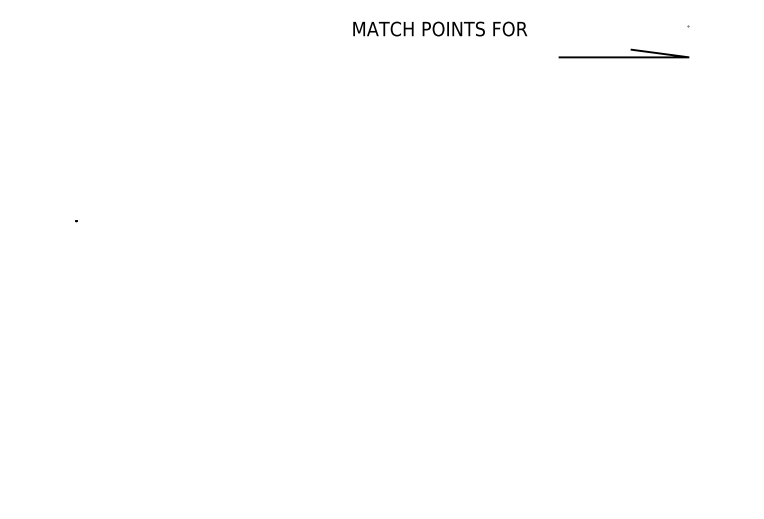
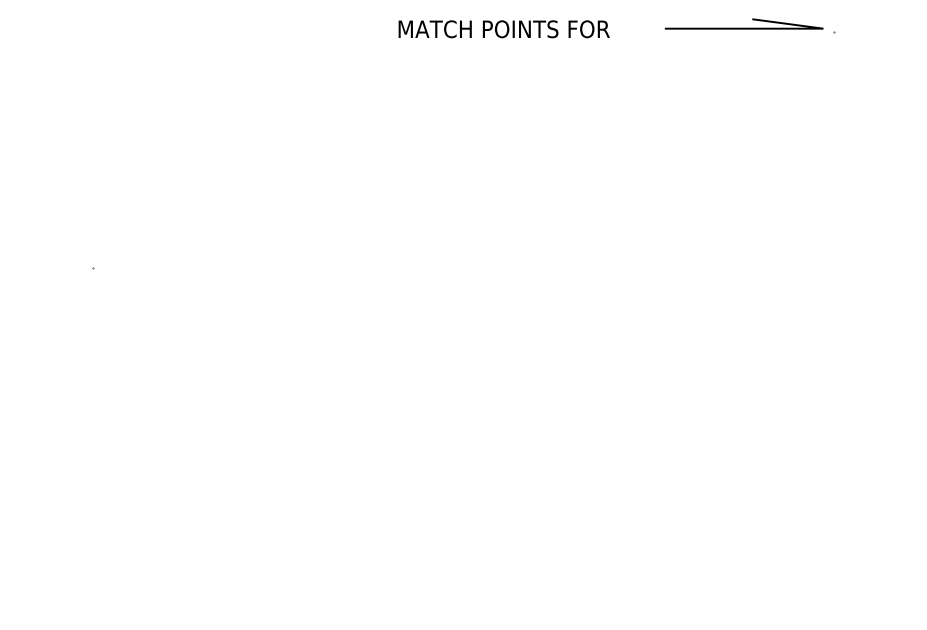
text: (439, 29) -> (503, 29), moved
line: (624, 56) -> (744, 27), moved

